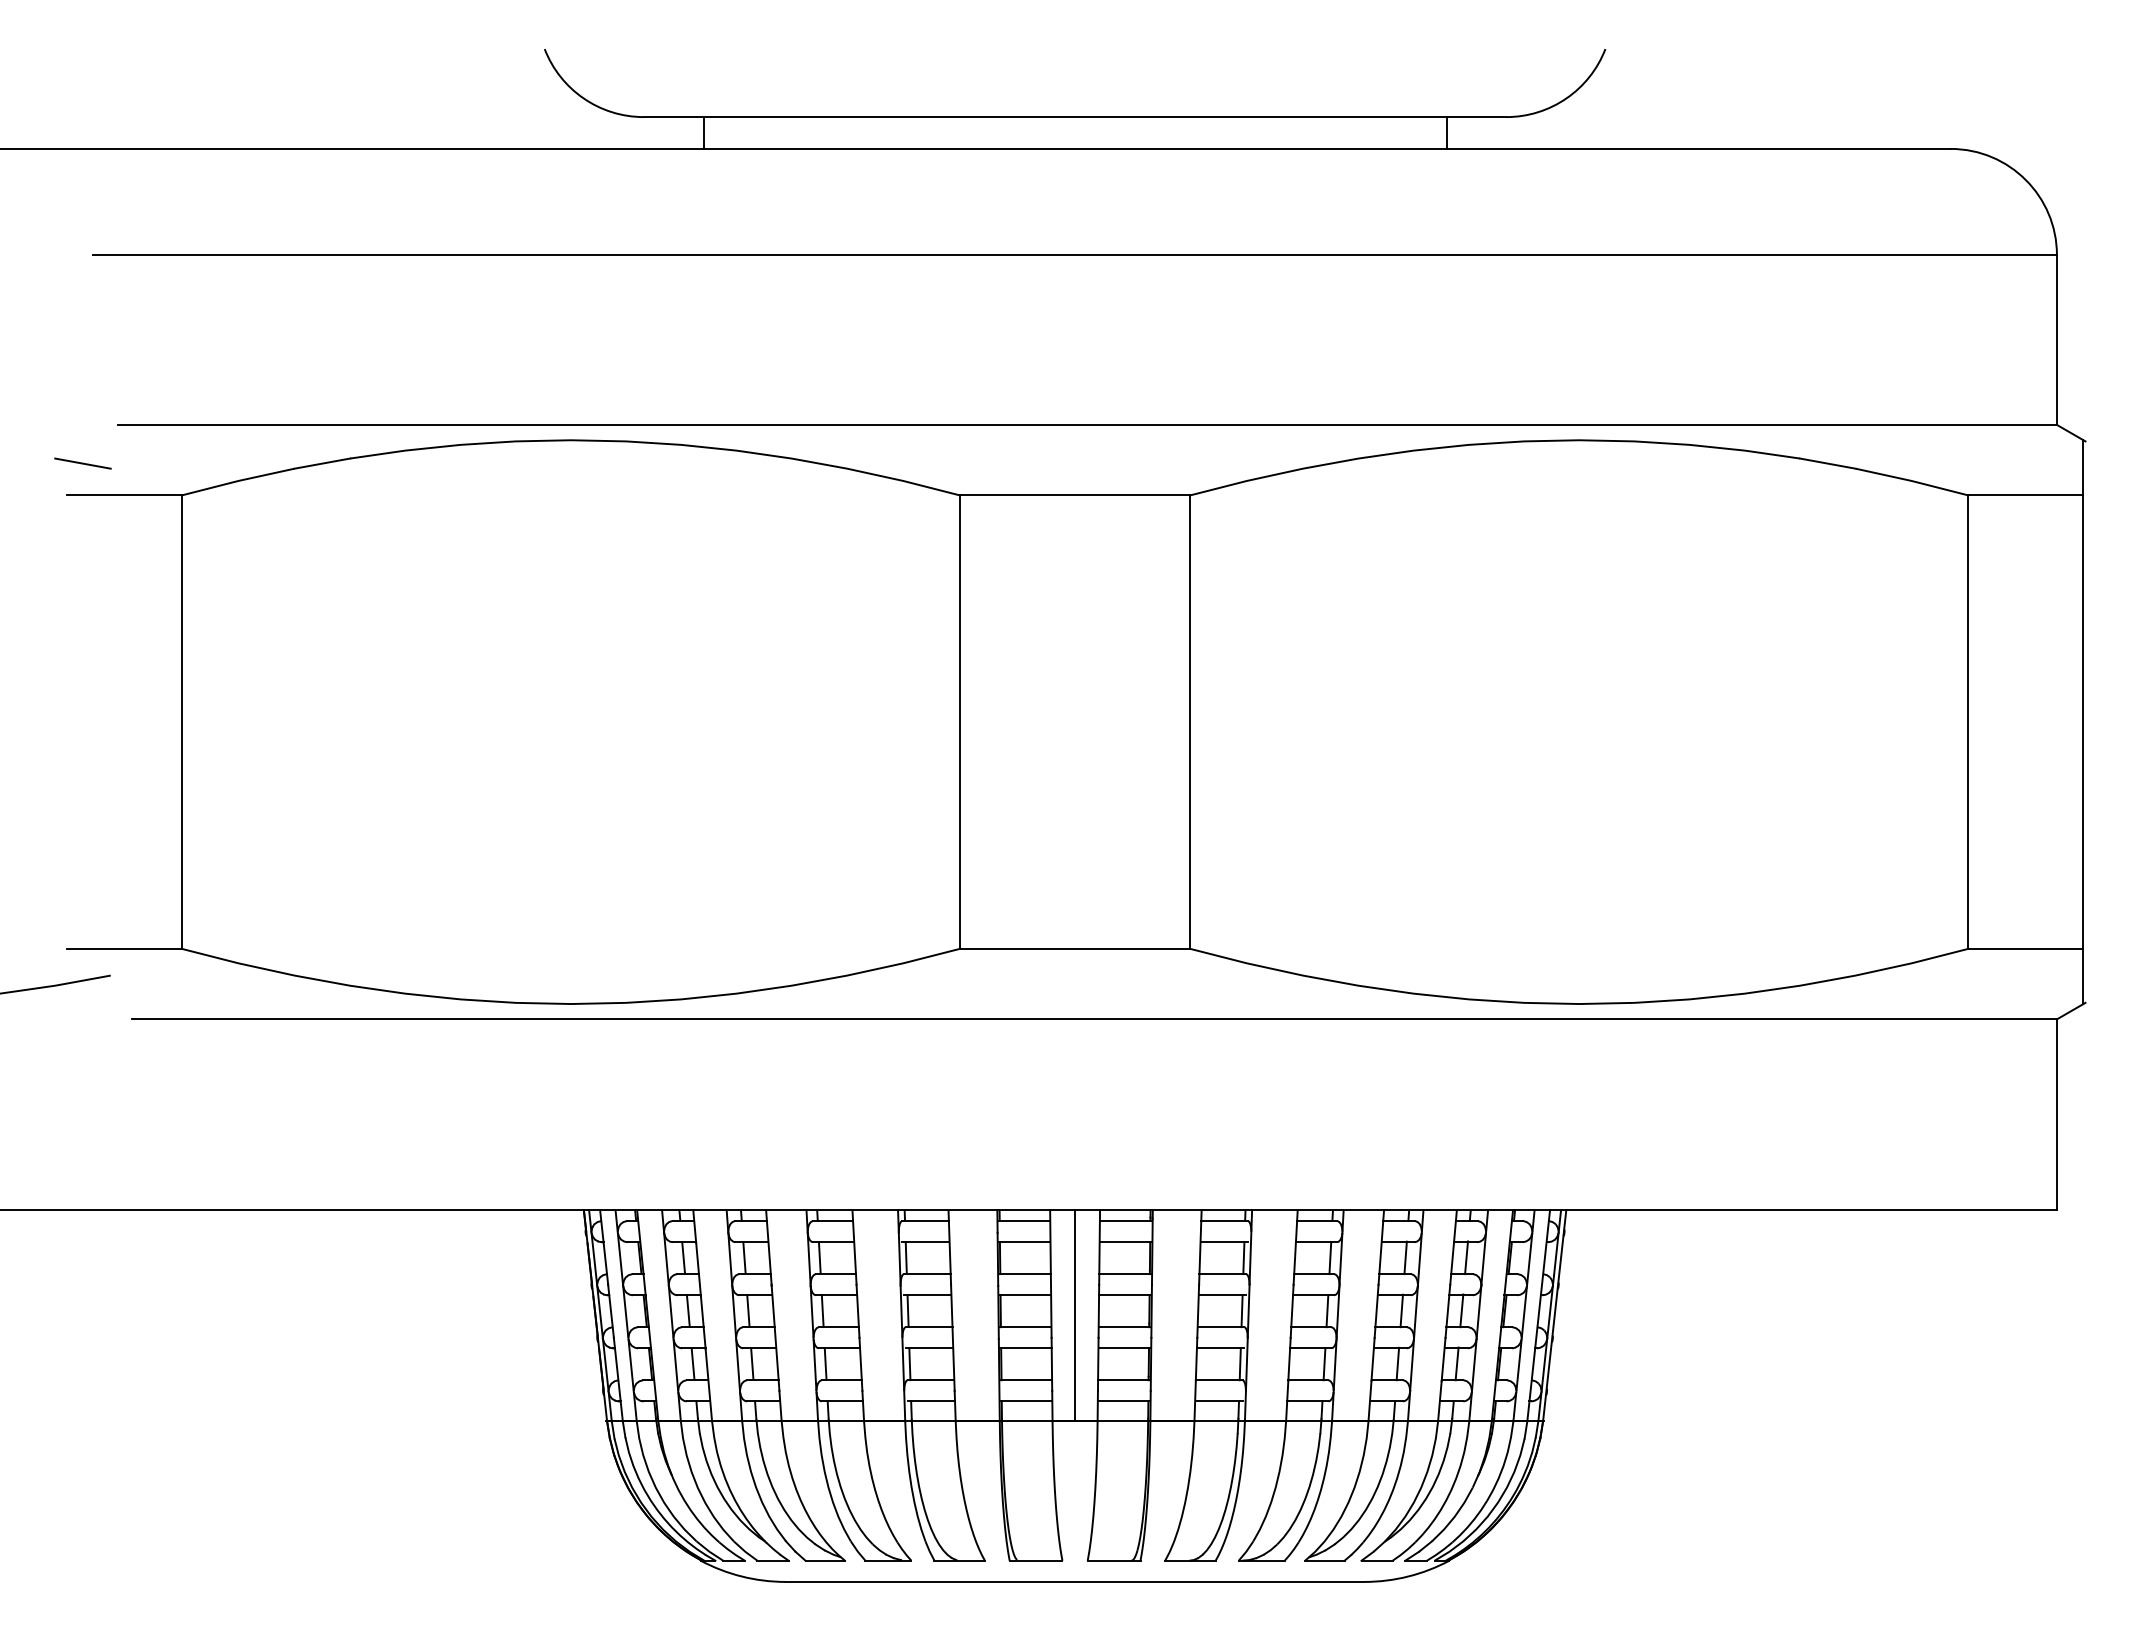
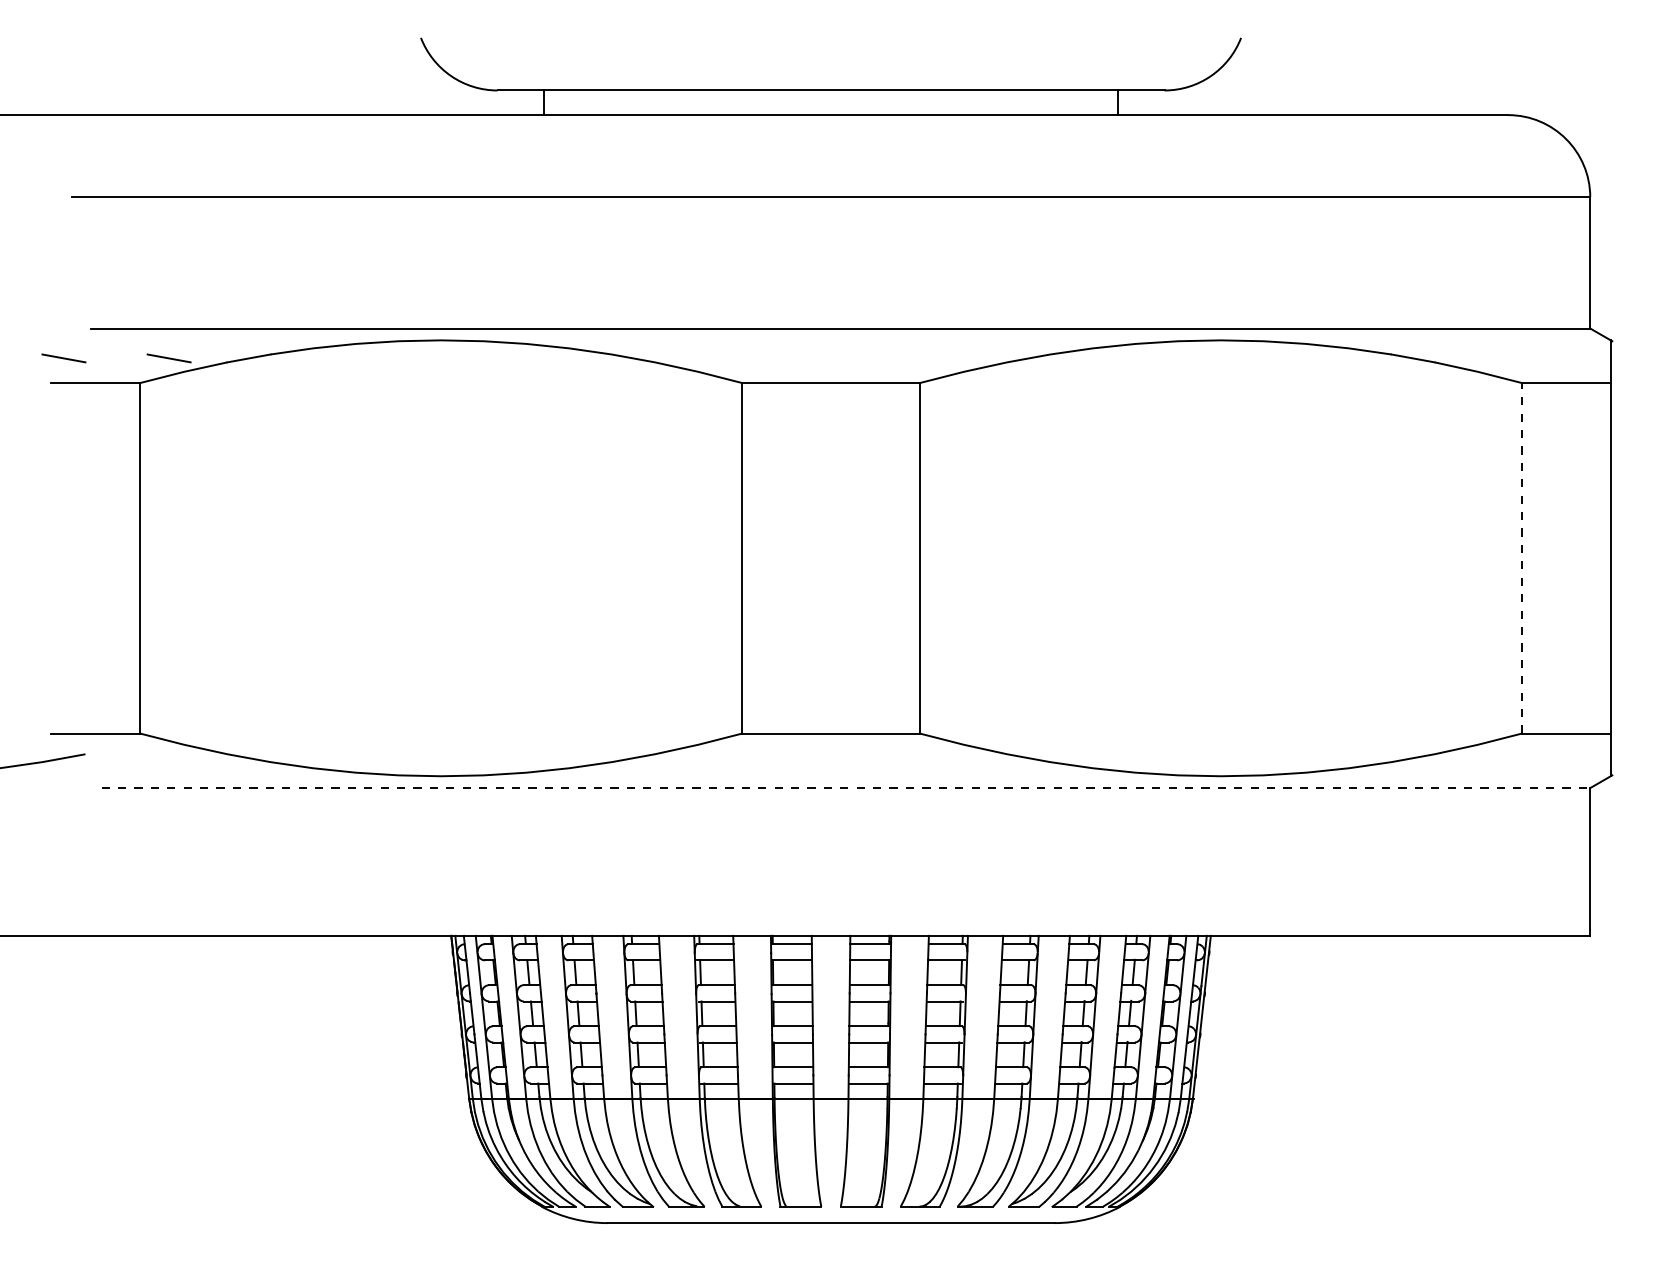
line: (218, 463) -> (168, 358), added
line: (1968, 722) -> (1521, 558), solid -> dashed
line: (1094, 1019) -> (846, 788), solid -> dashed
line: (1075, 1315) -> (831, 1017), removed

